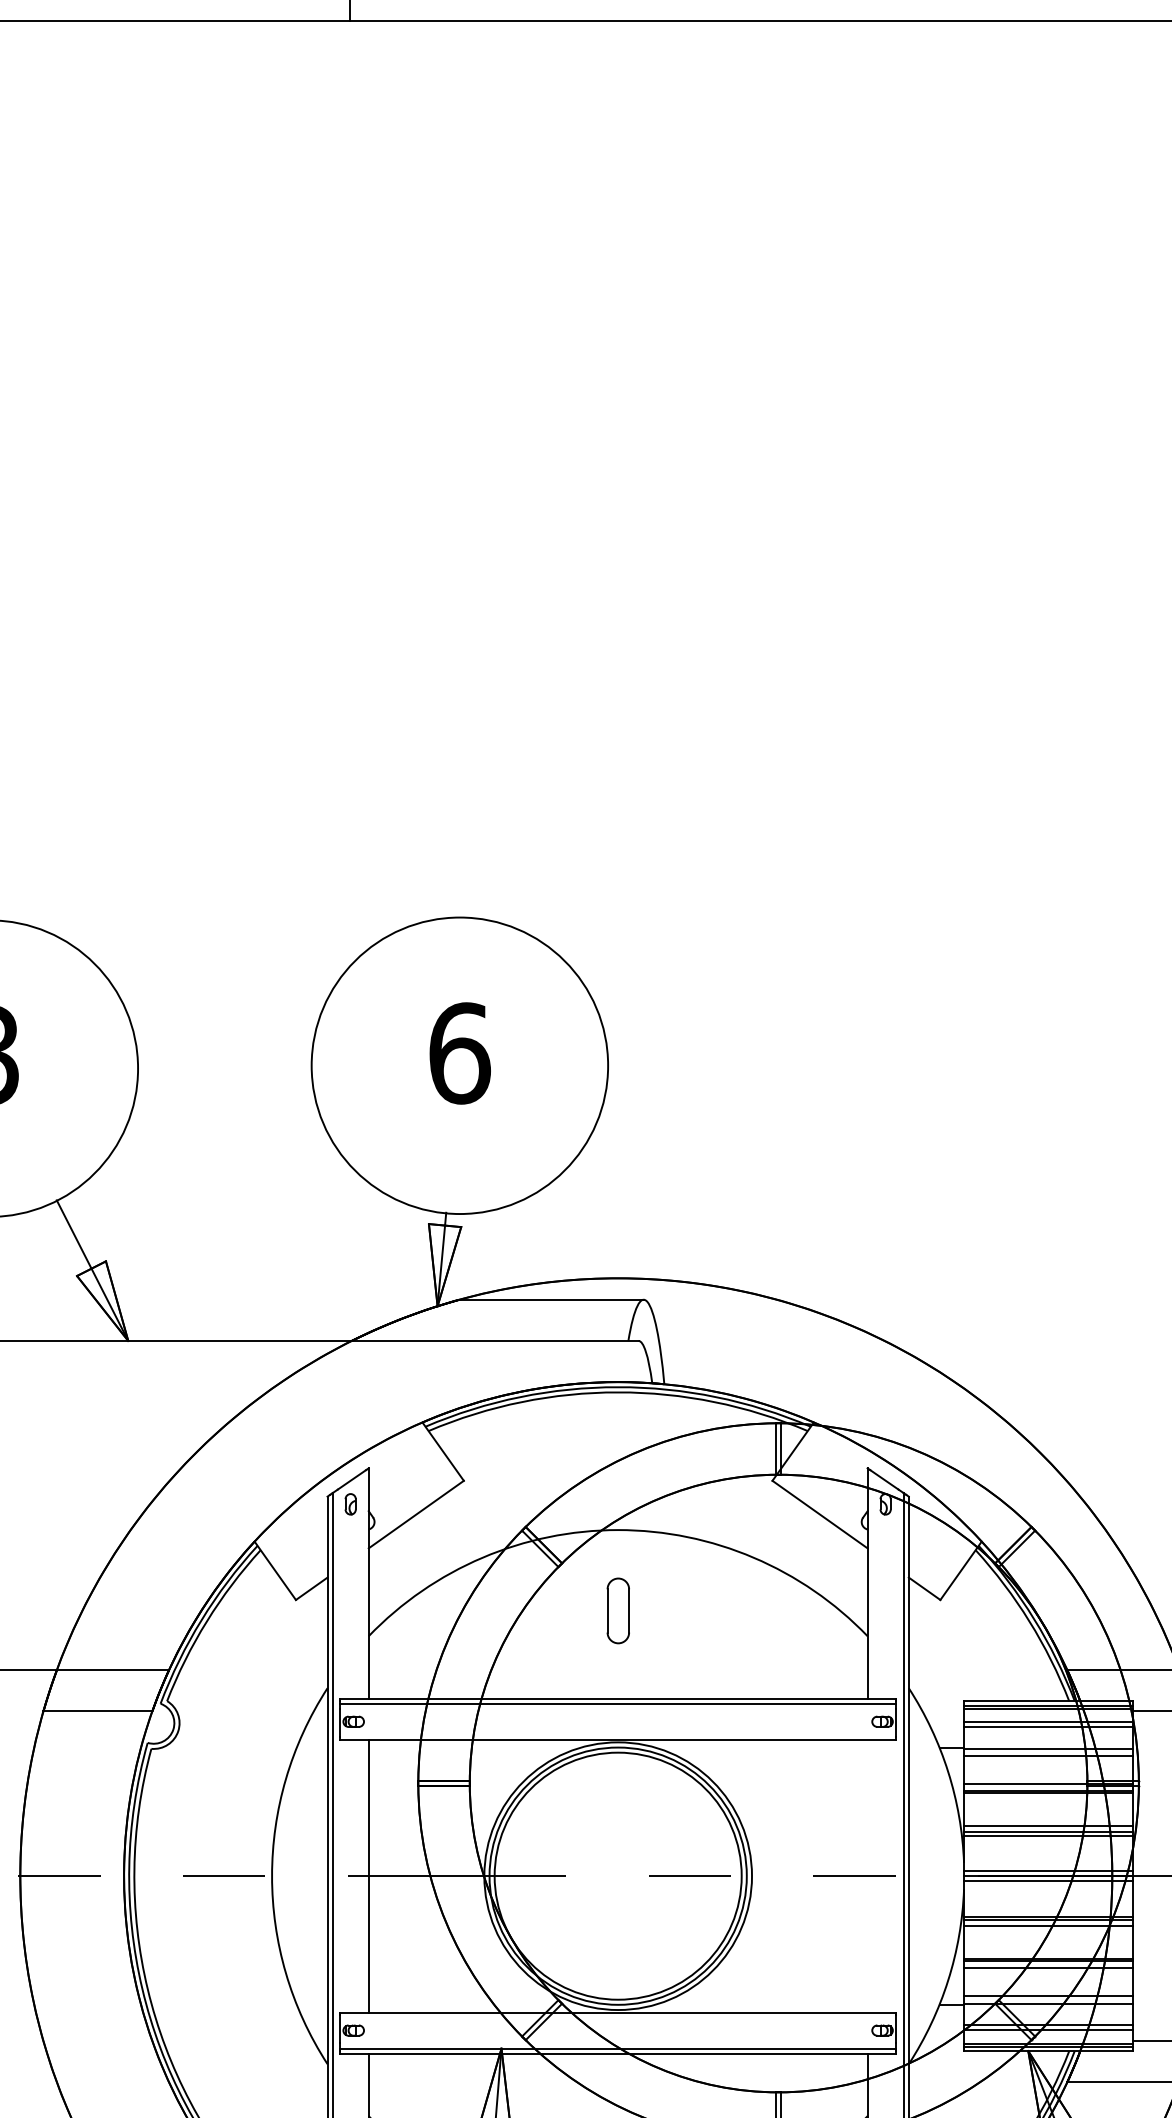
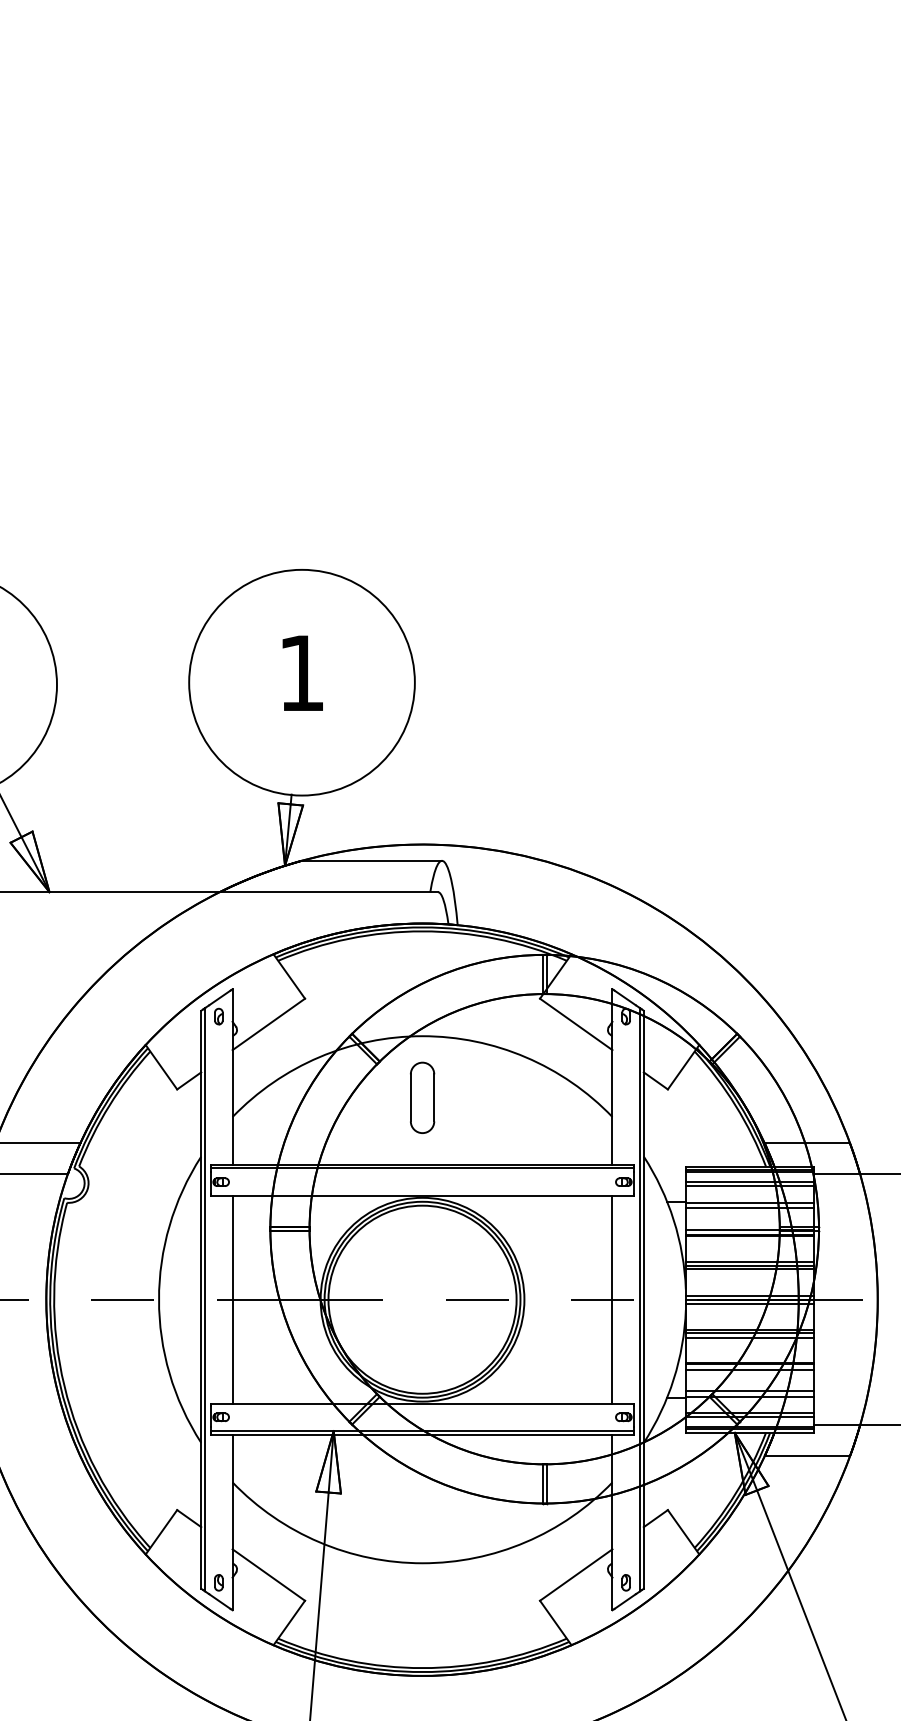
text: (460, 1053) -> (302, 673), 6 -> 1
part: (618, 1610) -> (422, 1097), size x1.43
line: (867, 1875) -> (612, 1299), added

